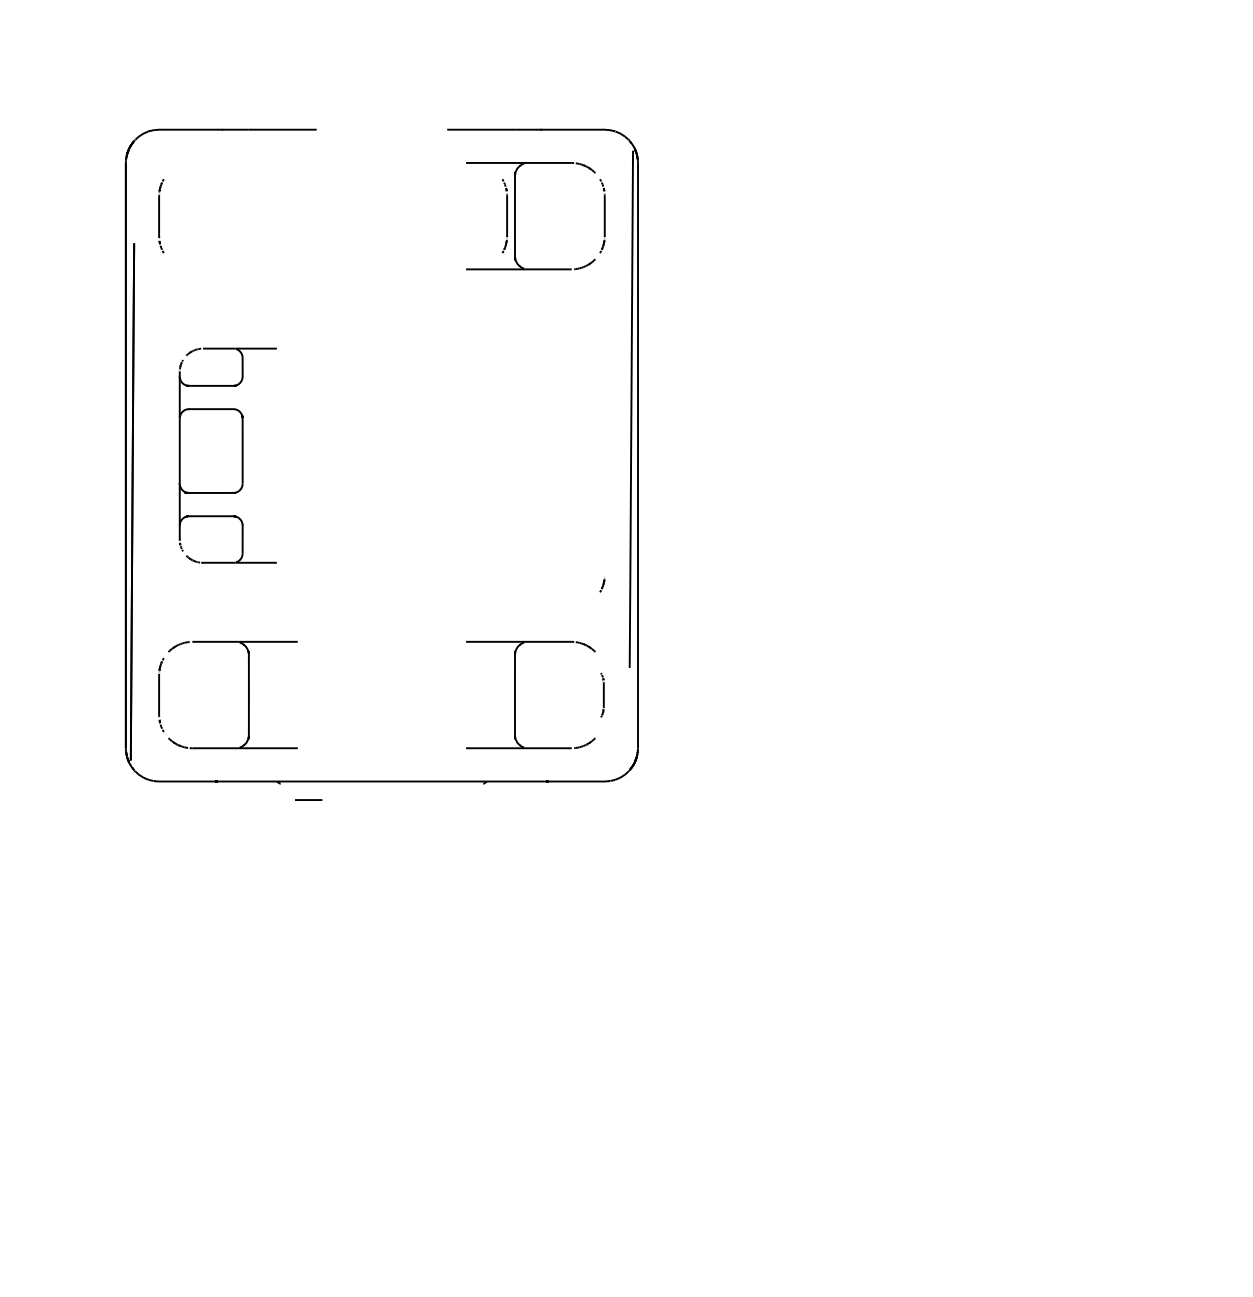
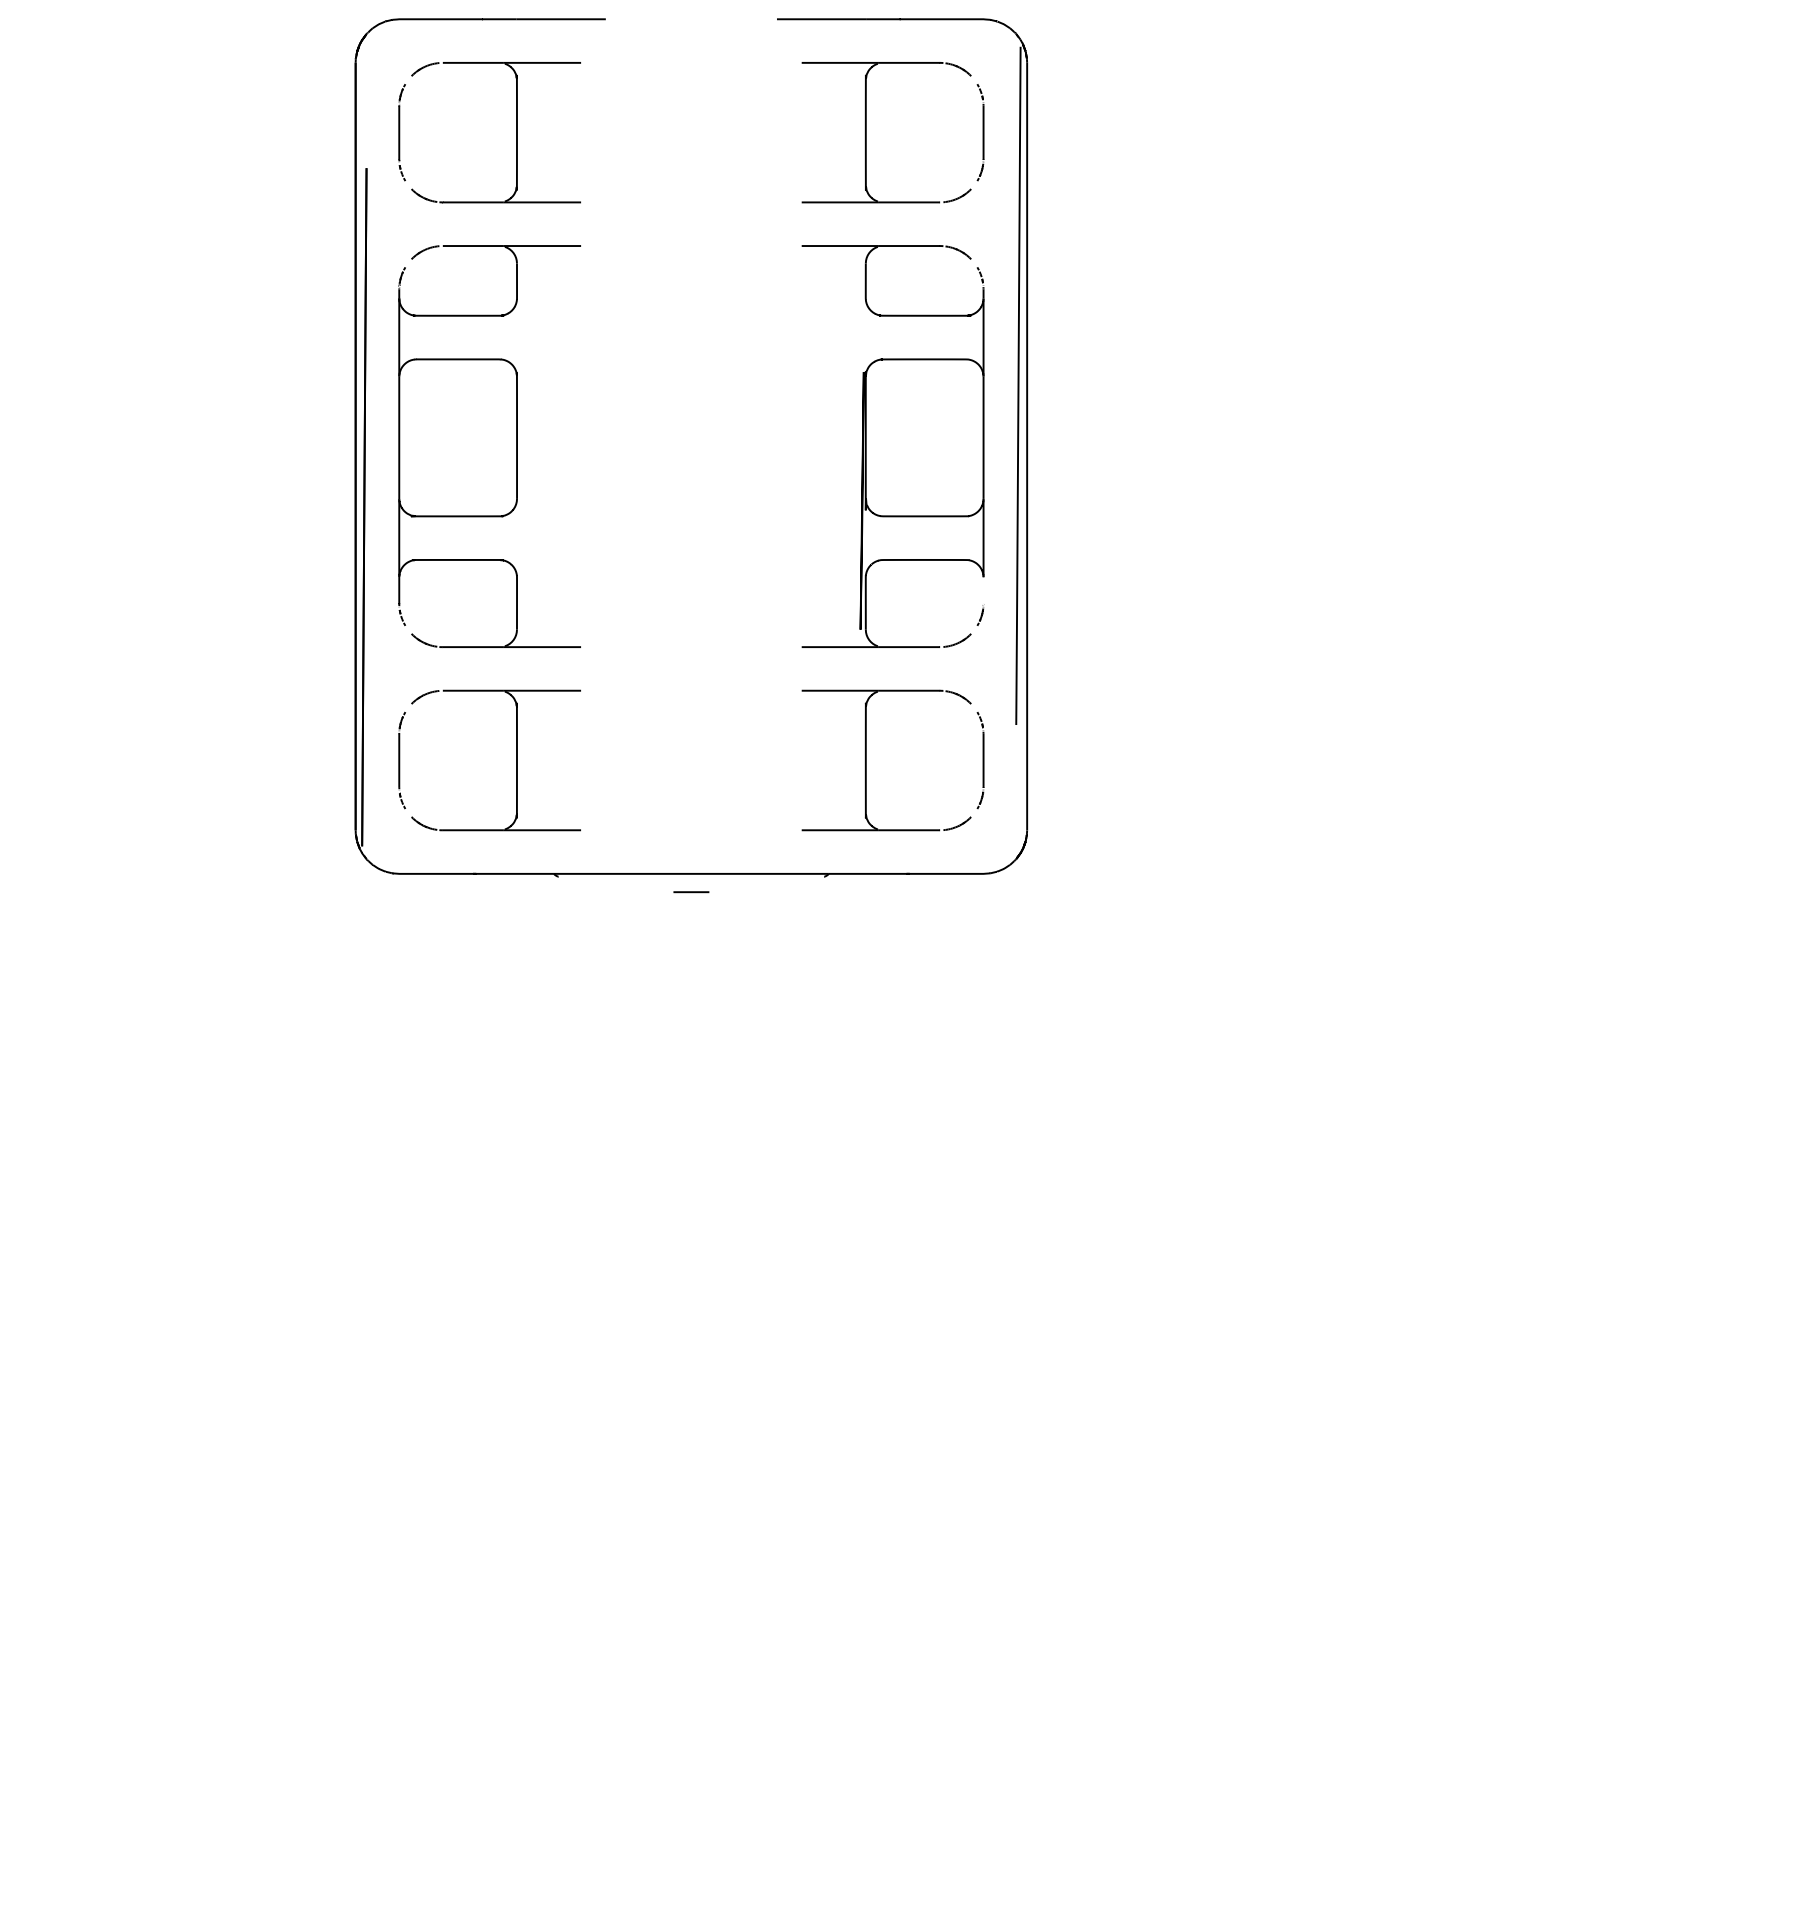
part: (248, 216) -> (516, 132), added
part: (504, 216) -> (852, 132), removed
part: (227, 455) -> (489, 446), size x1.43
part: (535, 455) -> (892, 446), added
part: (602, 695) -> (980, 760), size x1.67
line: (308, 800) -> (691, 892), moved

